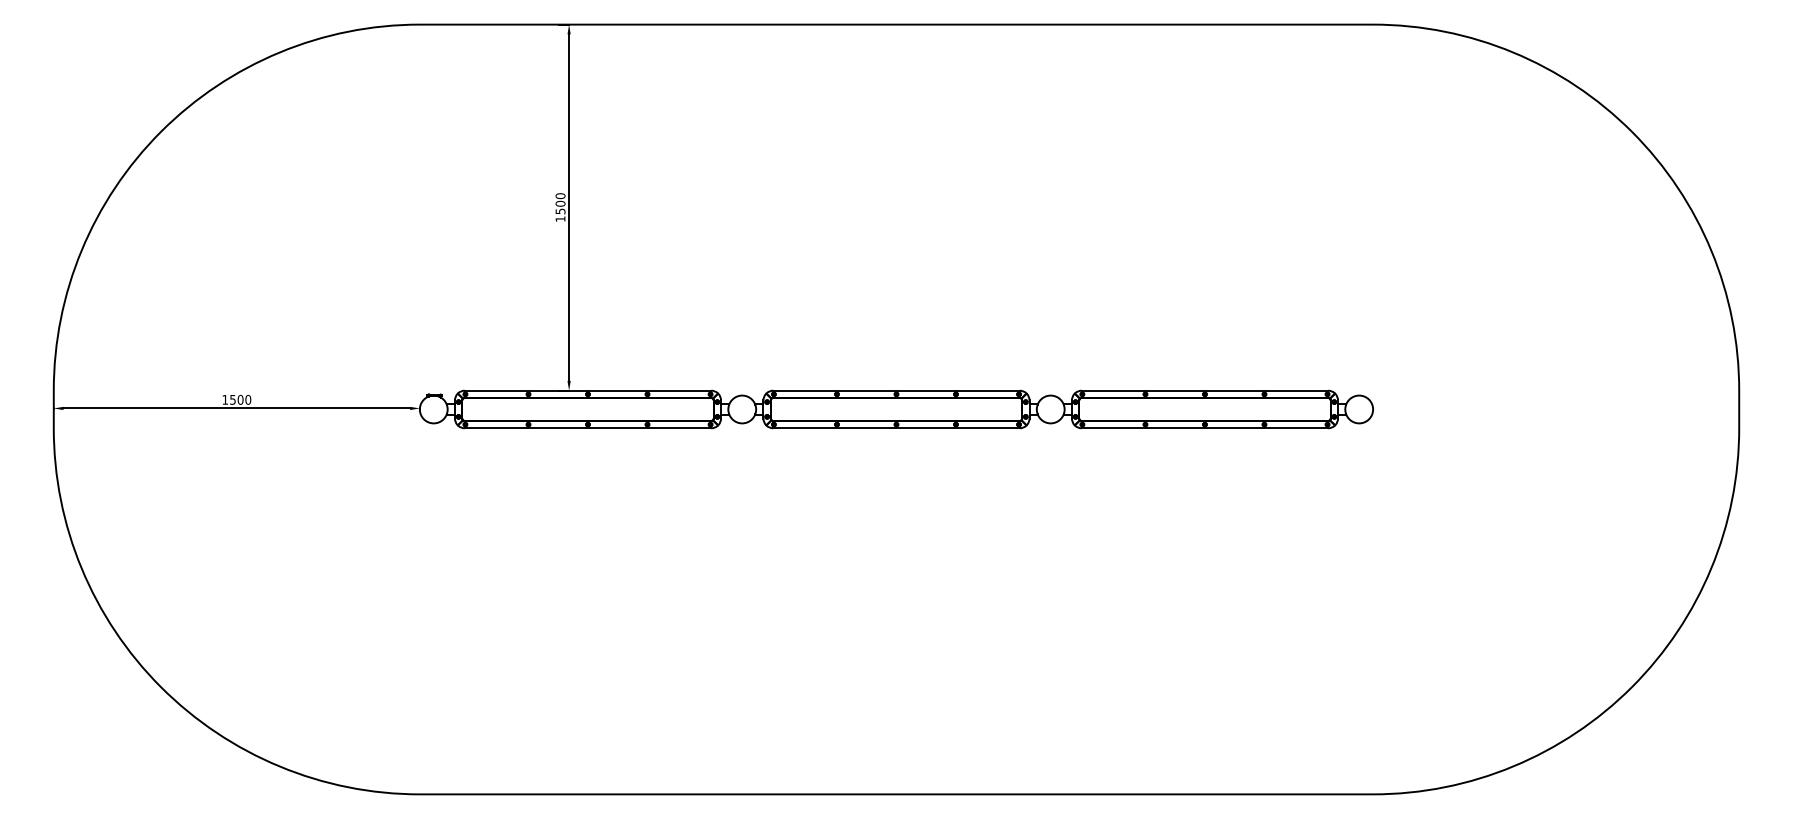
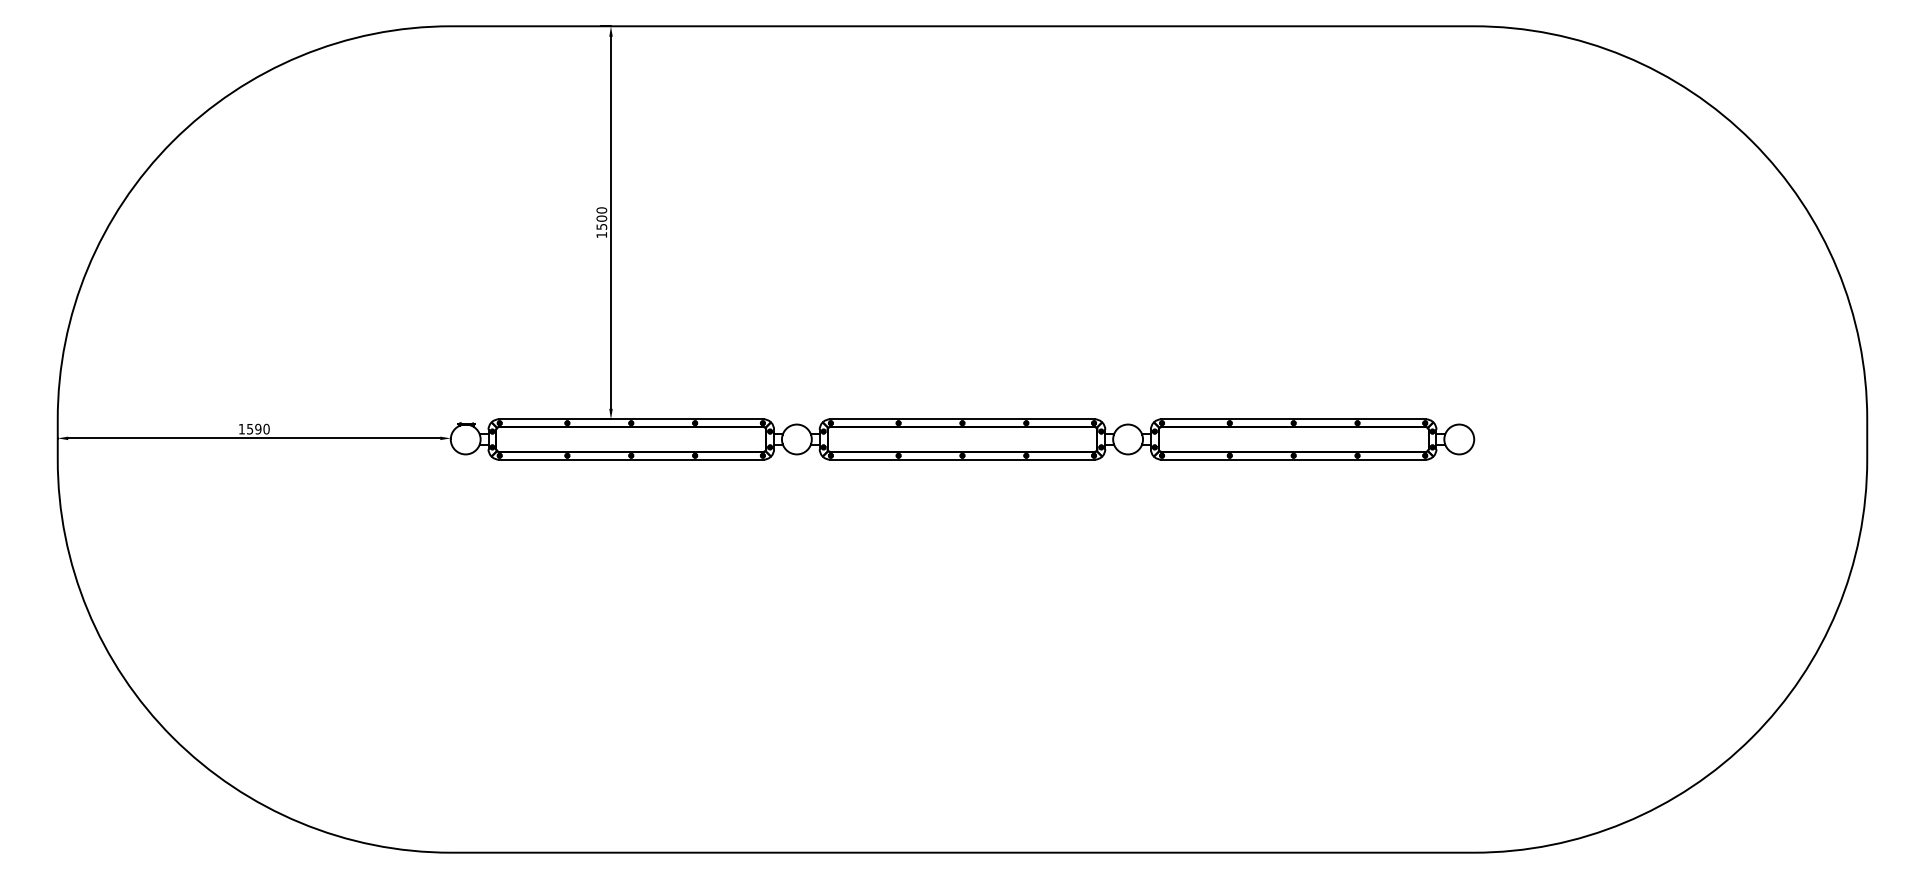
text: (240, 399) -> (258, 428), 1500 -> 1590

